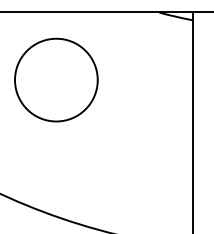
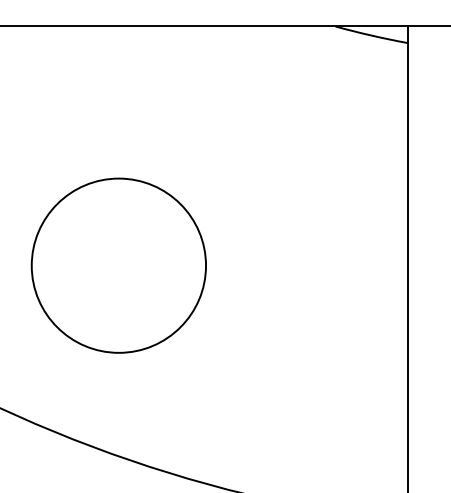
circle: (56, 79) -> (119, 264), moved

